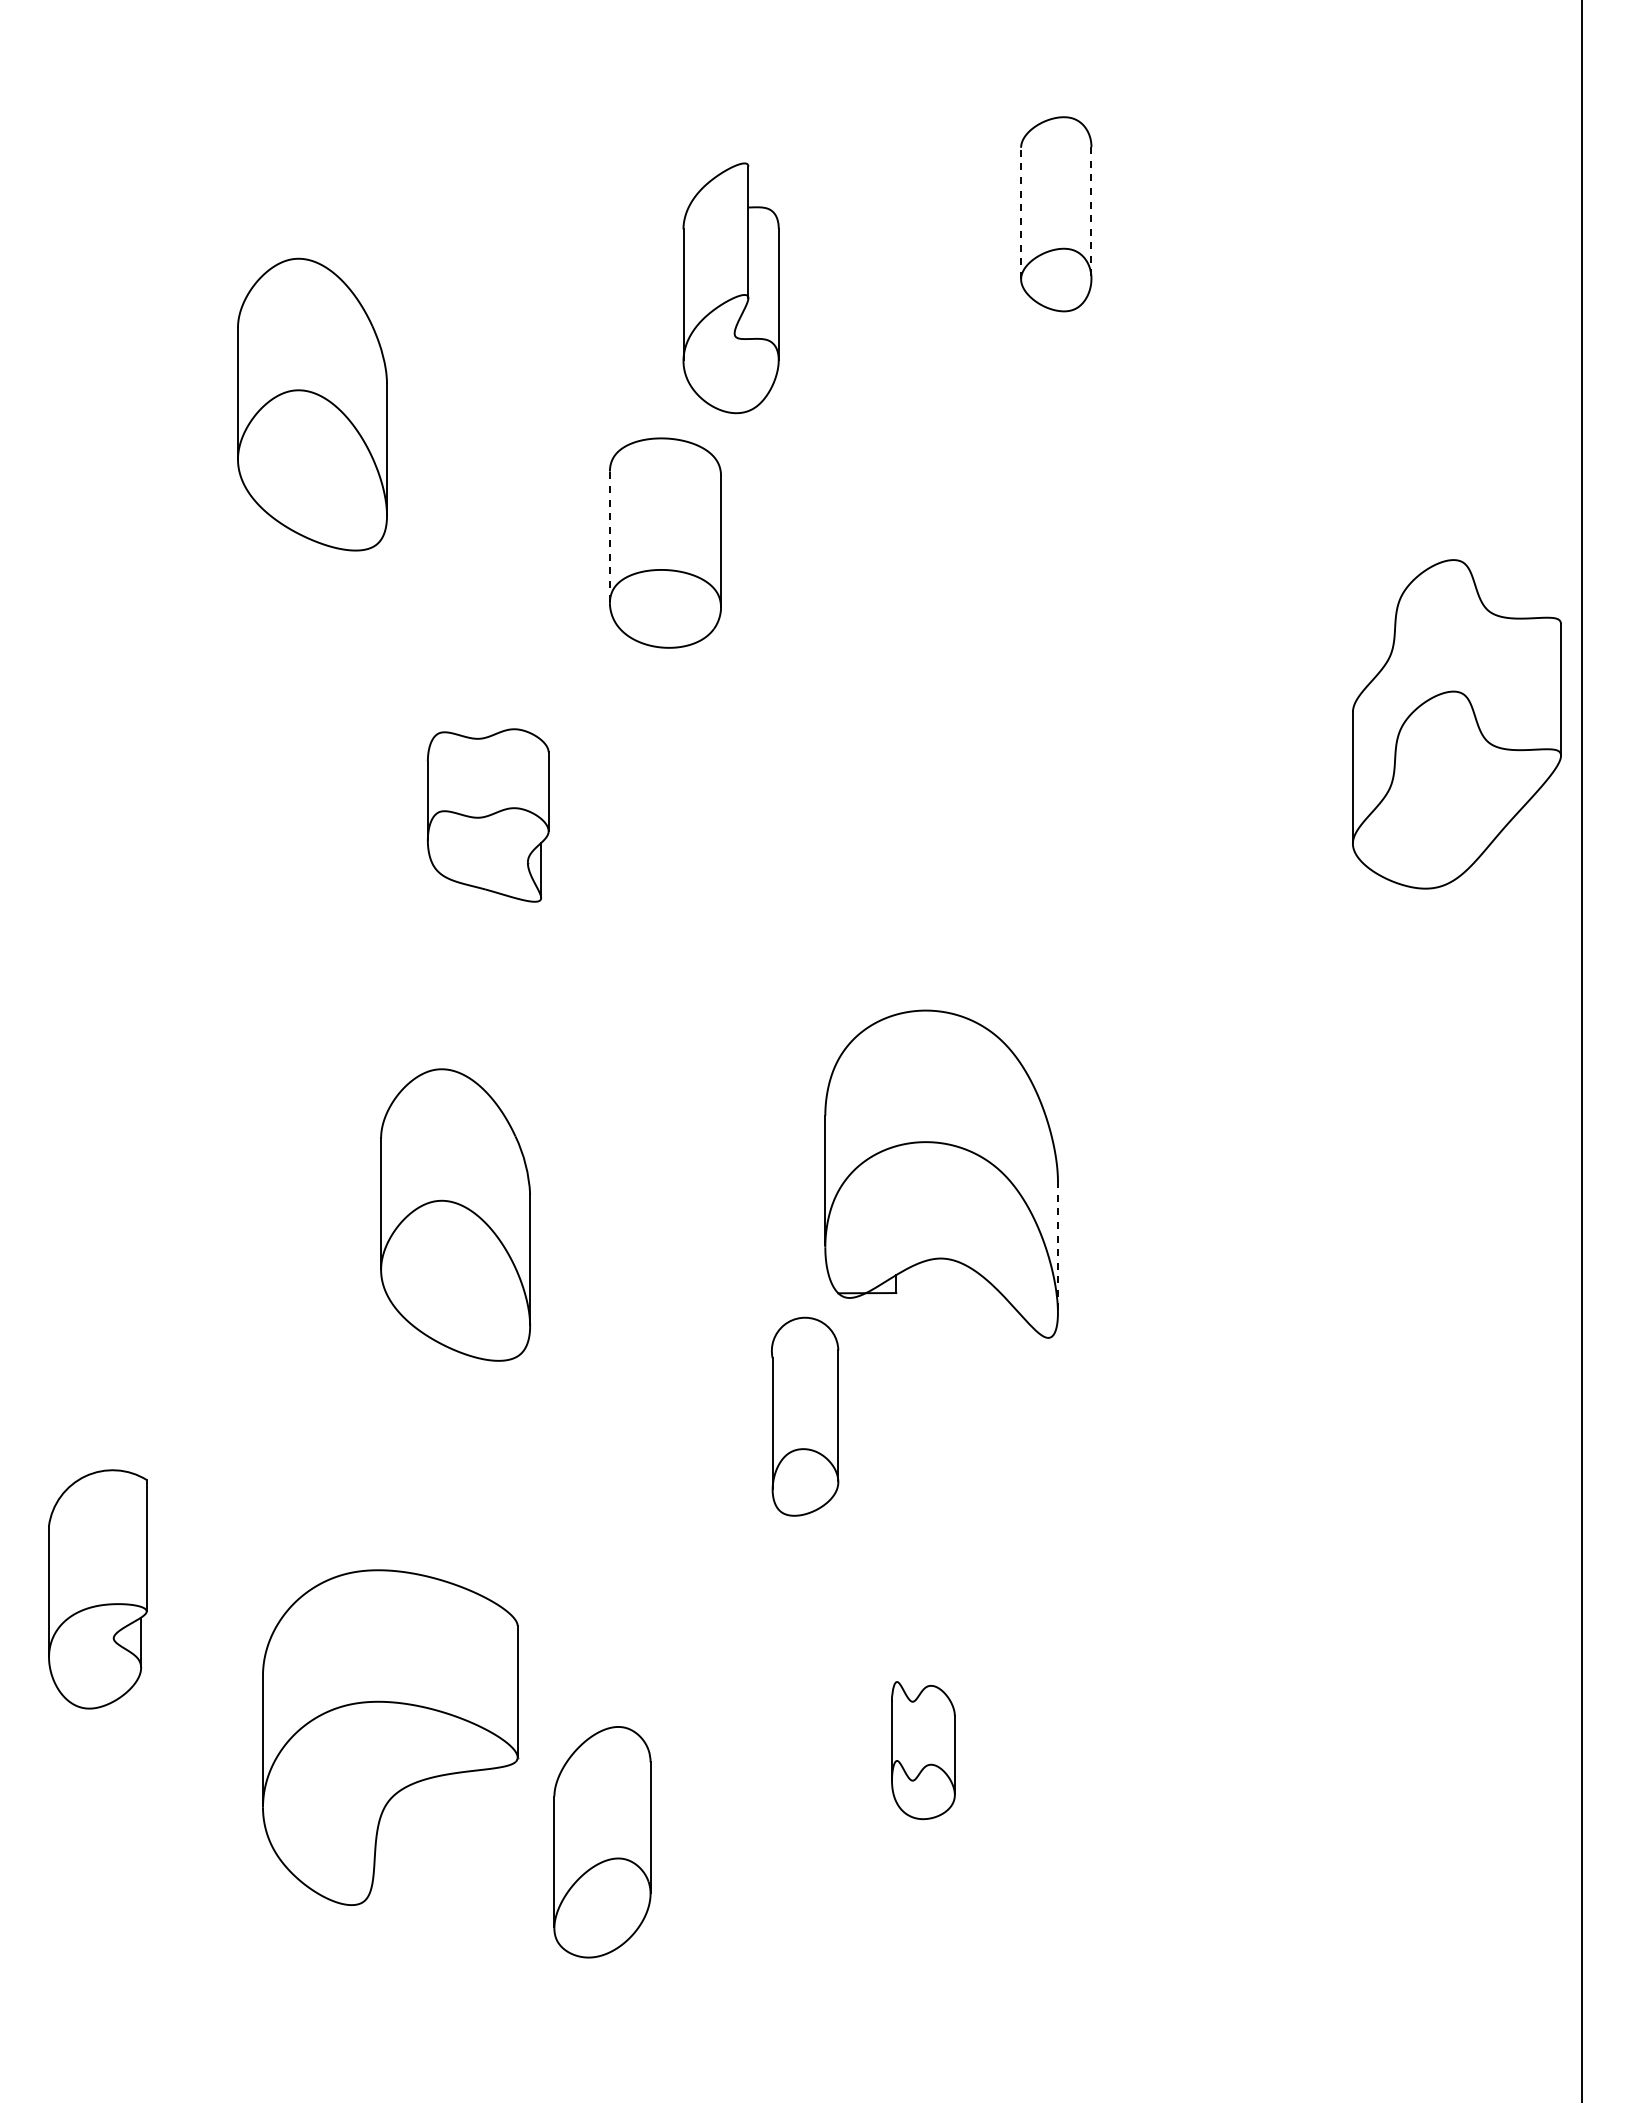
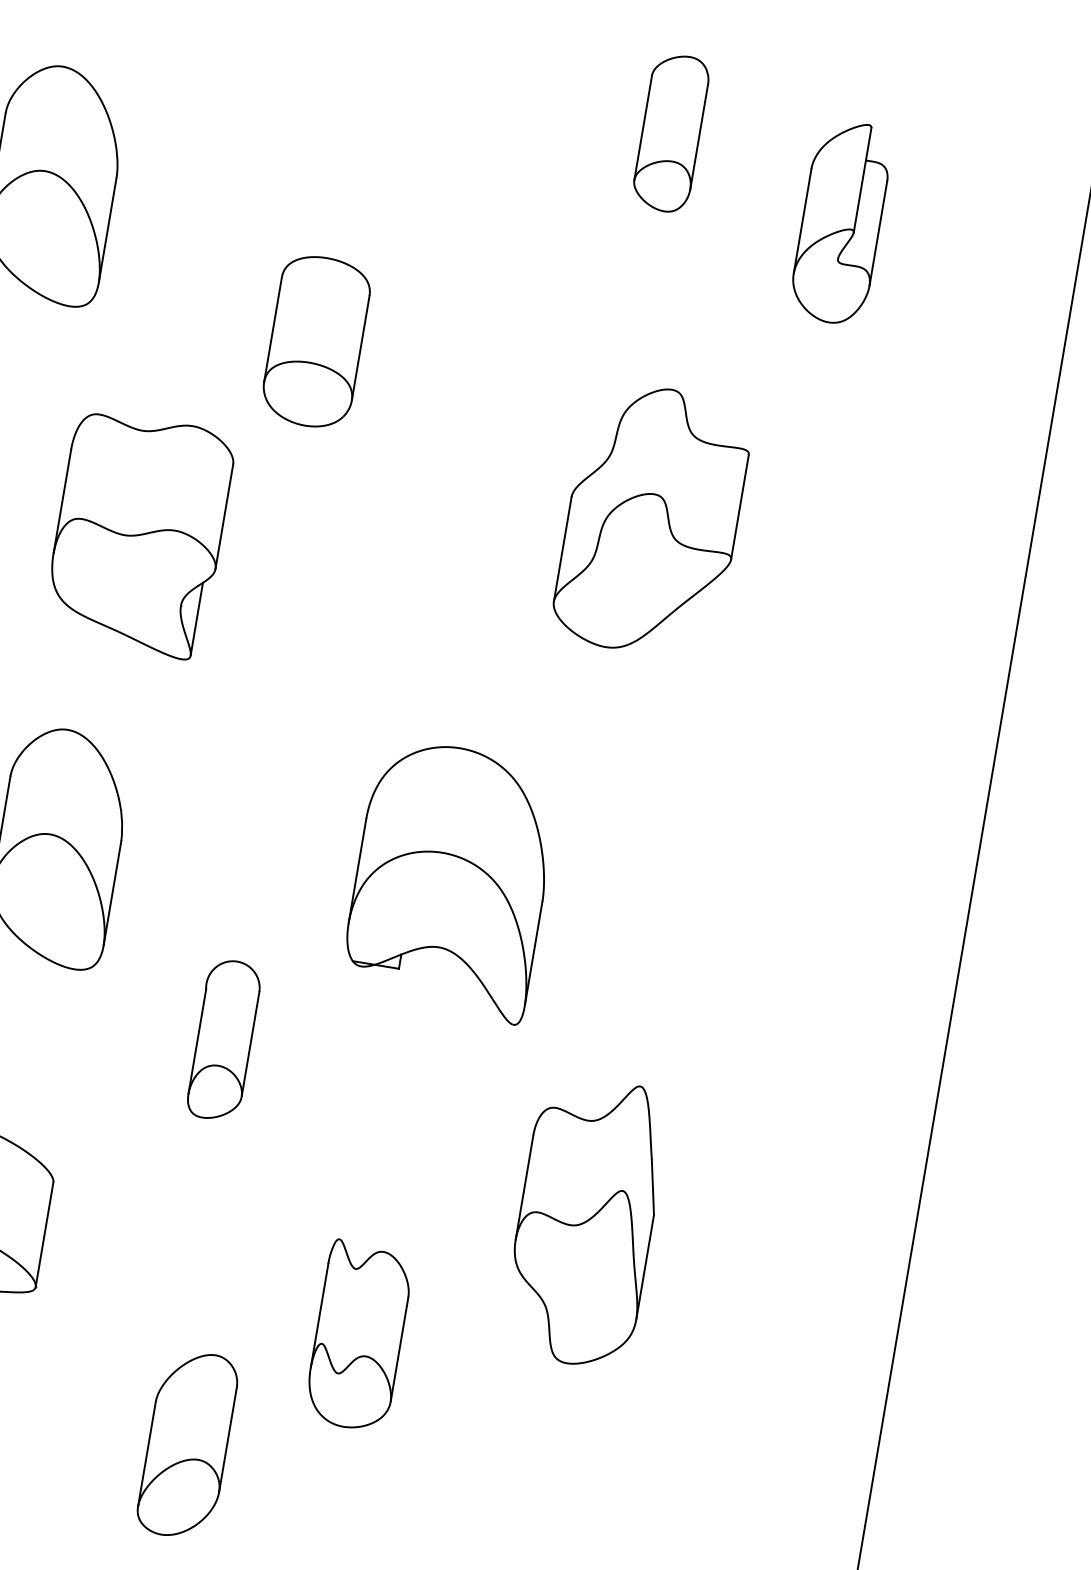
line: (1091, 212) -> (699, 136), dashed -> solid
line: (1021, 213) -> (643, 127), dashed -> solid
part: (730, 288) -> (840, 222), moved
line: (609, 536) -> (272, 329), dashed -> solid
part: (1456, 724) -> (652, 520), moved
part: (487, 815) -> (138, 534), size x1.67
line: (1057, 1246) -> (533, 953), dashed -> solid
part: (805, 1416) -> (224, 1040), moved
part: (1177, 1563) -> (586, 1221), added
part: (923, 1750) -> (359, 1335), size x1.67
part: (602, 1842) -> (187, 1445), moved

